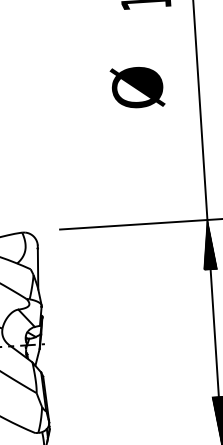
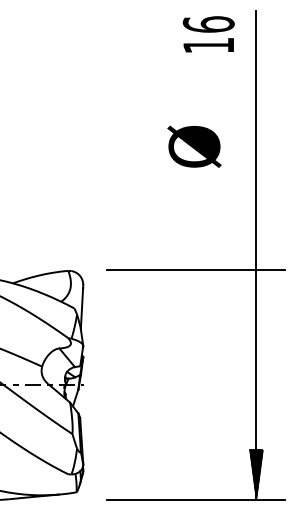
text: (137, 87) -> (194, 146), moved
hatch: (209, 244) -> (256, 295), removed

